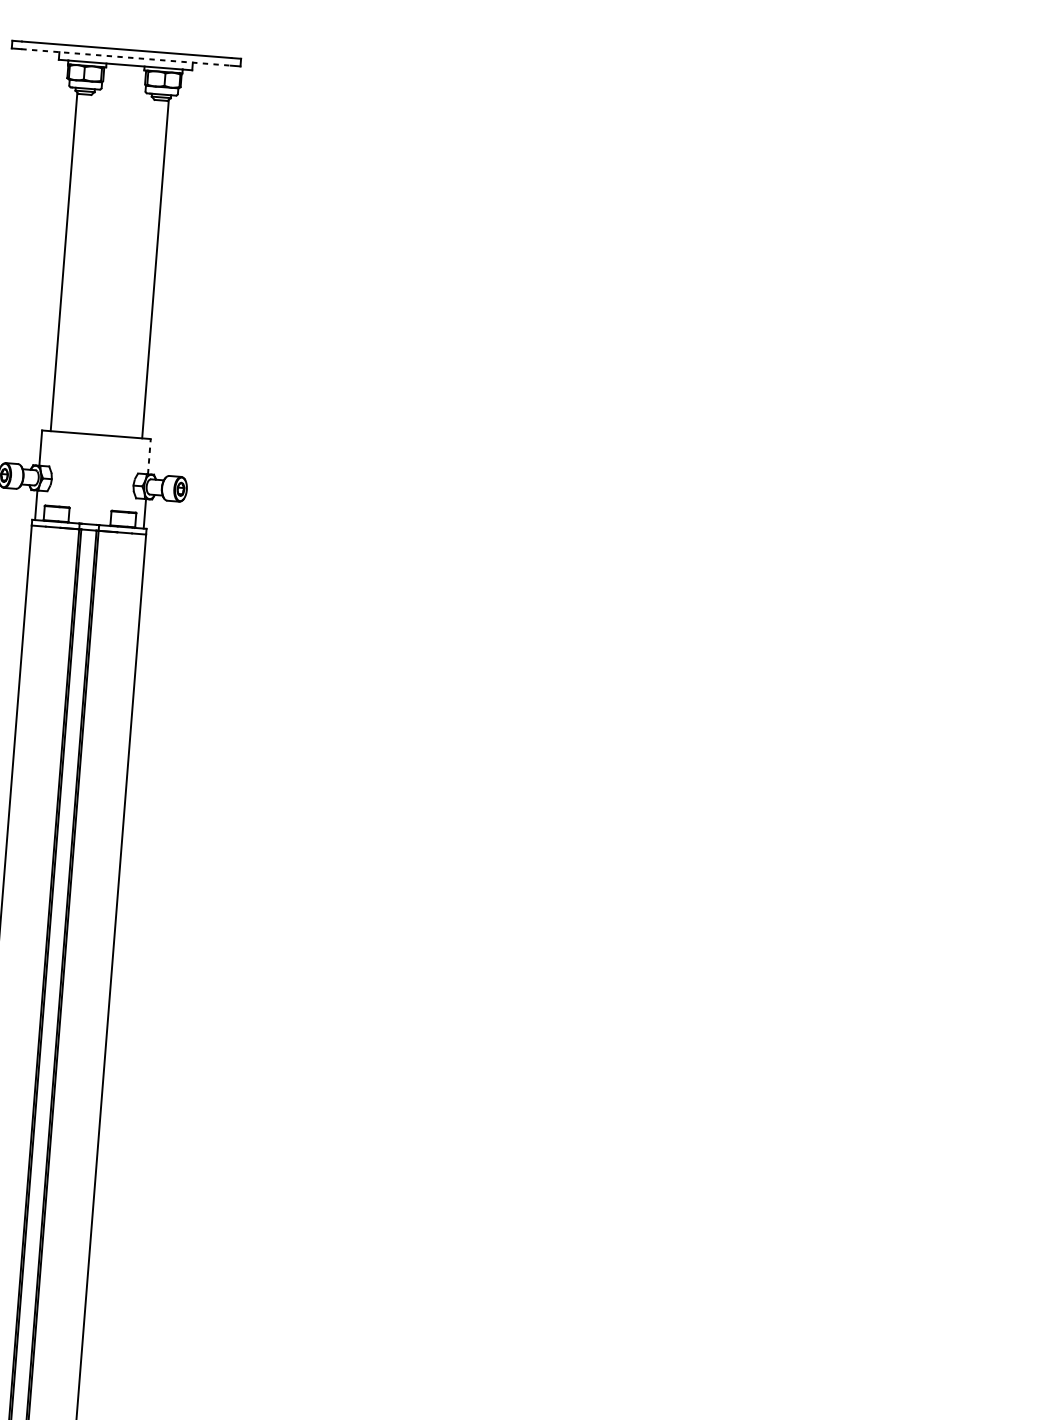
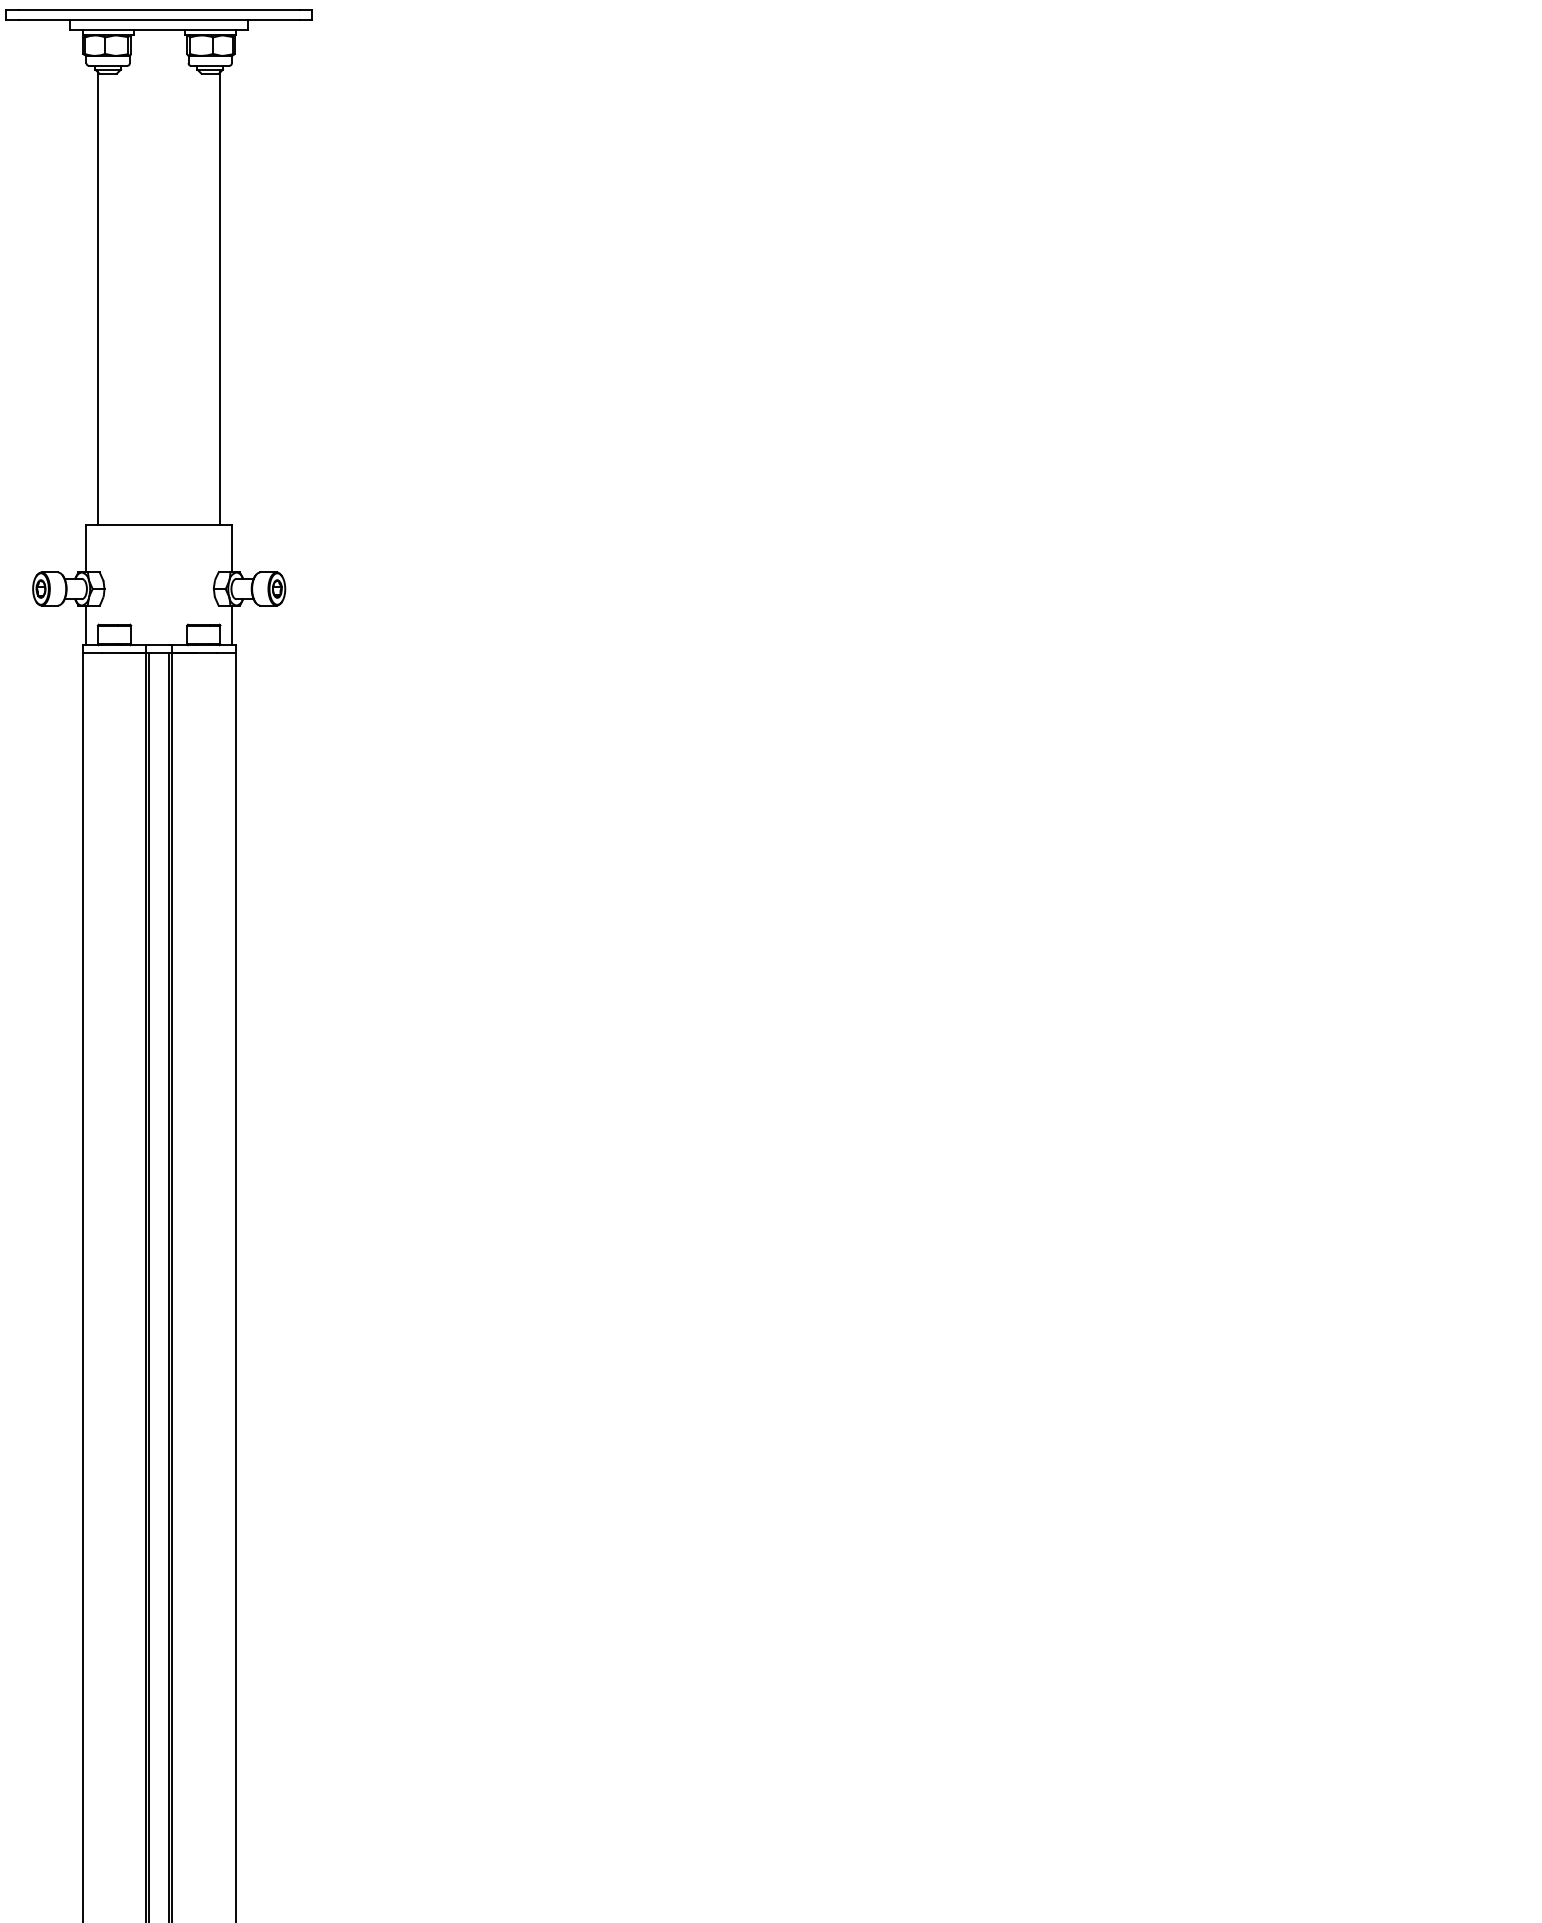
line: (126, 57) -> (159, 20), dashed -> solid
line: (149, 456) -> (231, 548), dashed -> solid

